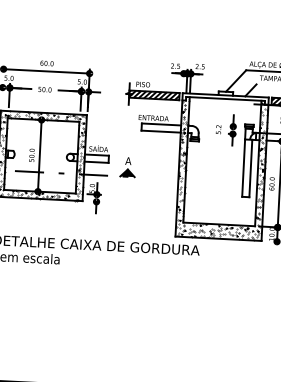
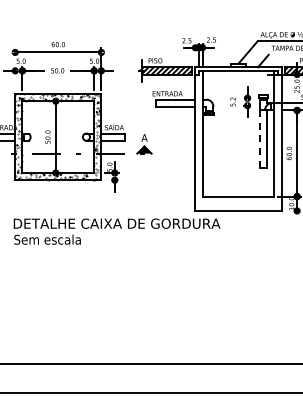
line: (244, 168) -> (260, 139), solid -> dashed
hatch: (222, 169) -> (238, 141), removed

